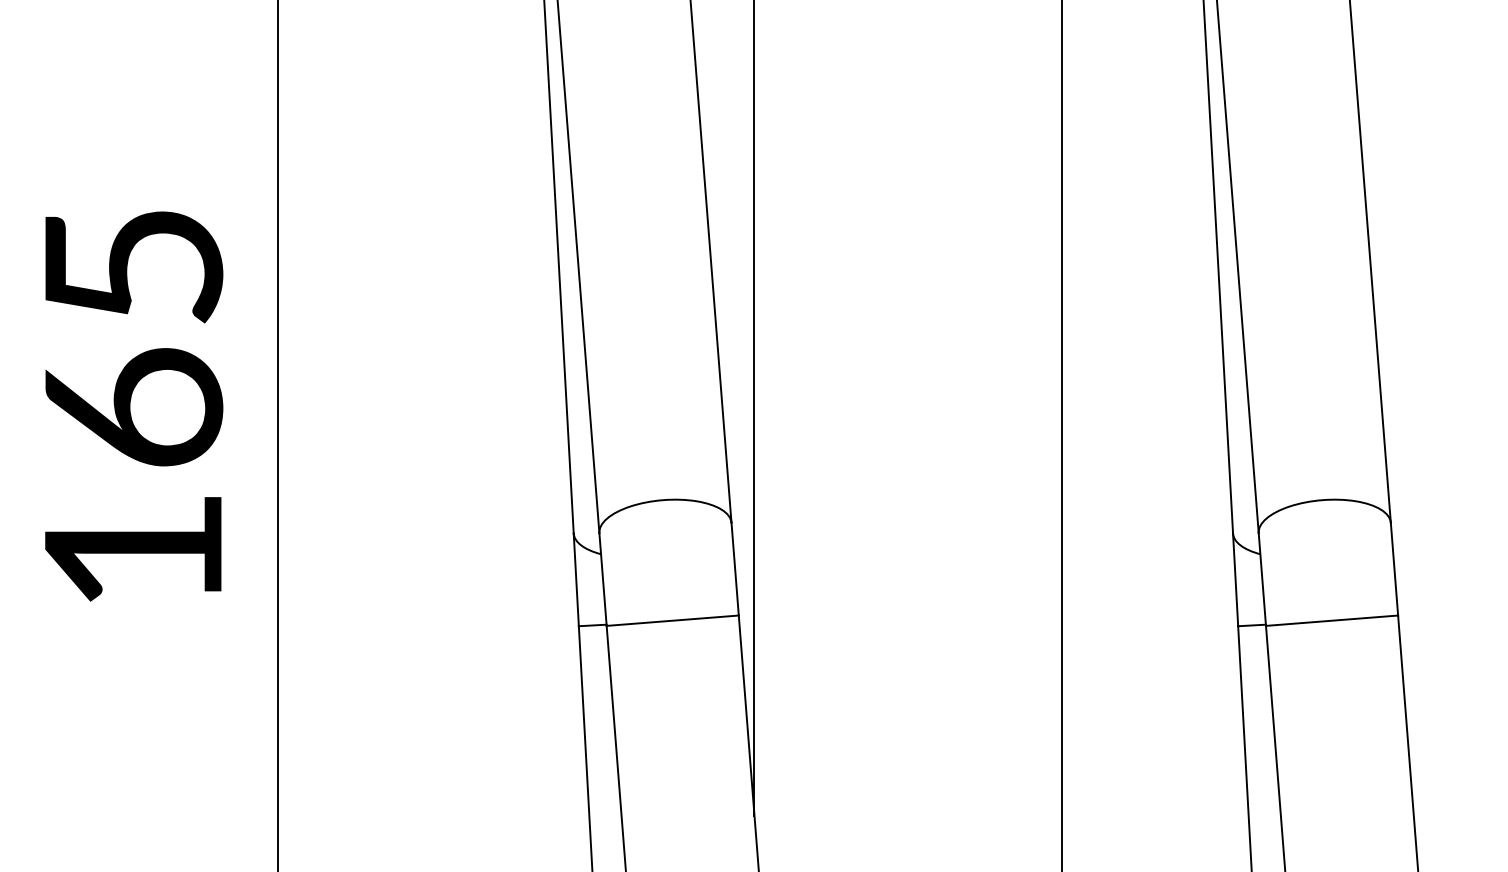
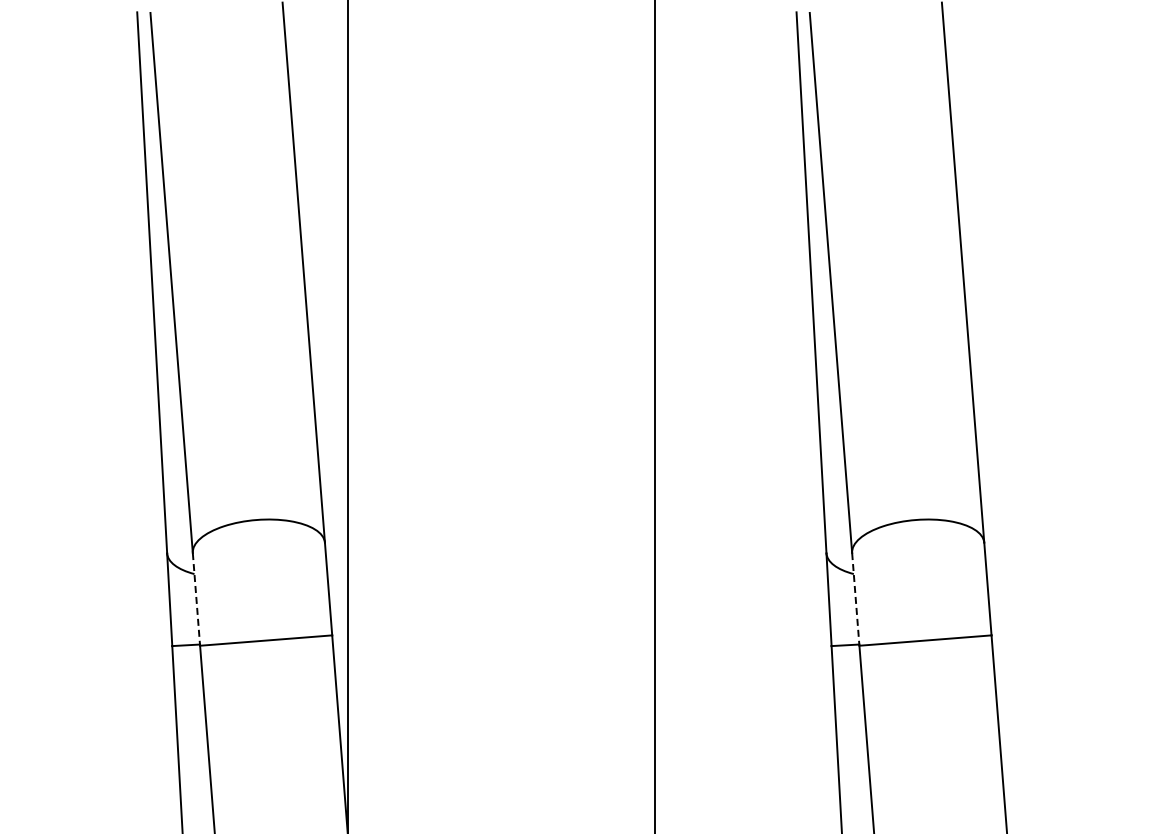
line: (603, 580) -> (196, 600), solid -> dashed
line: (1262, 580) -> (855, 600), solid -> dashed

